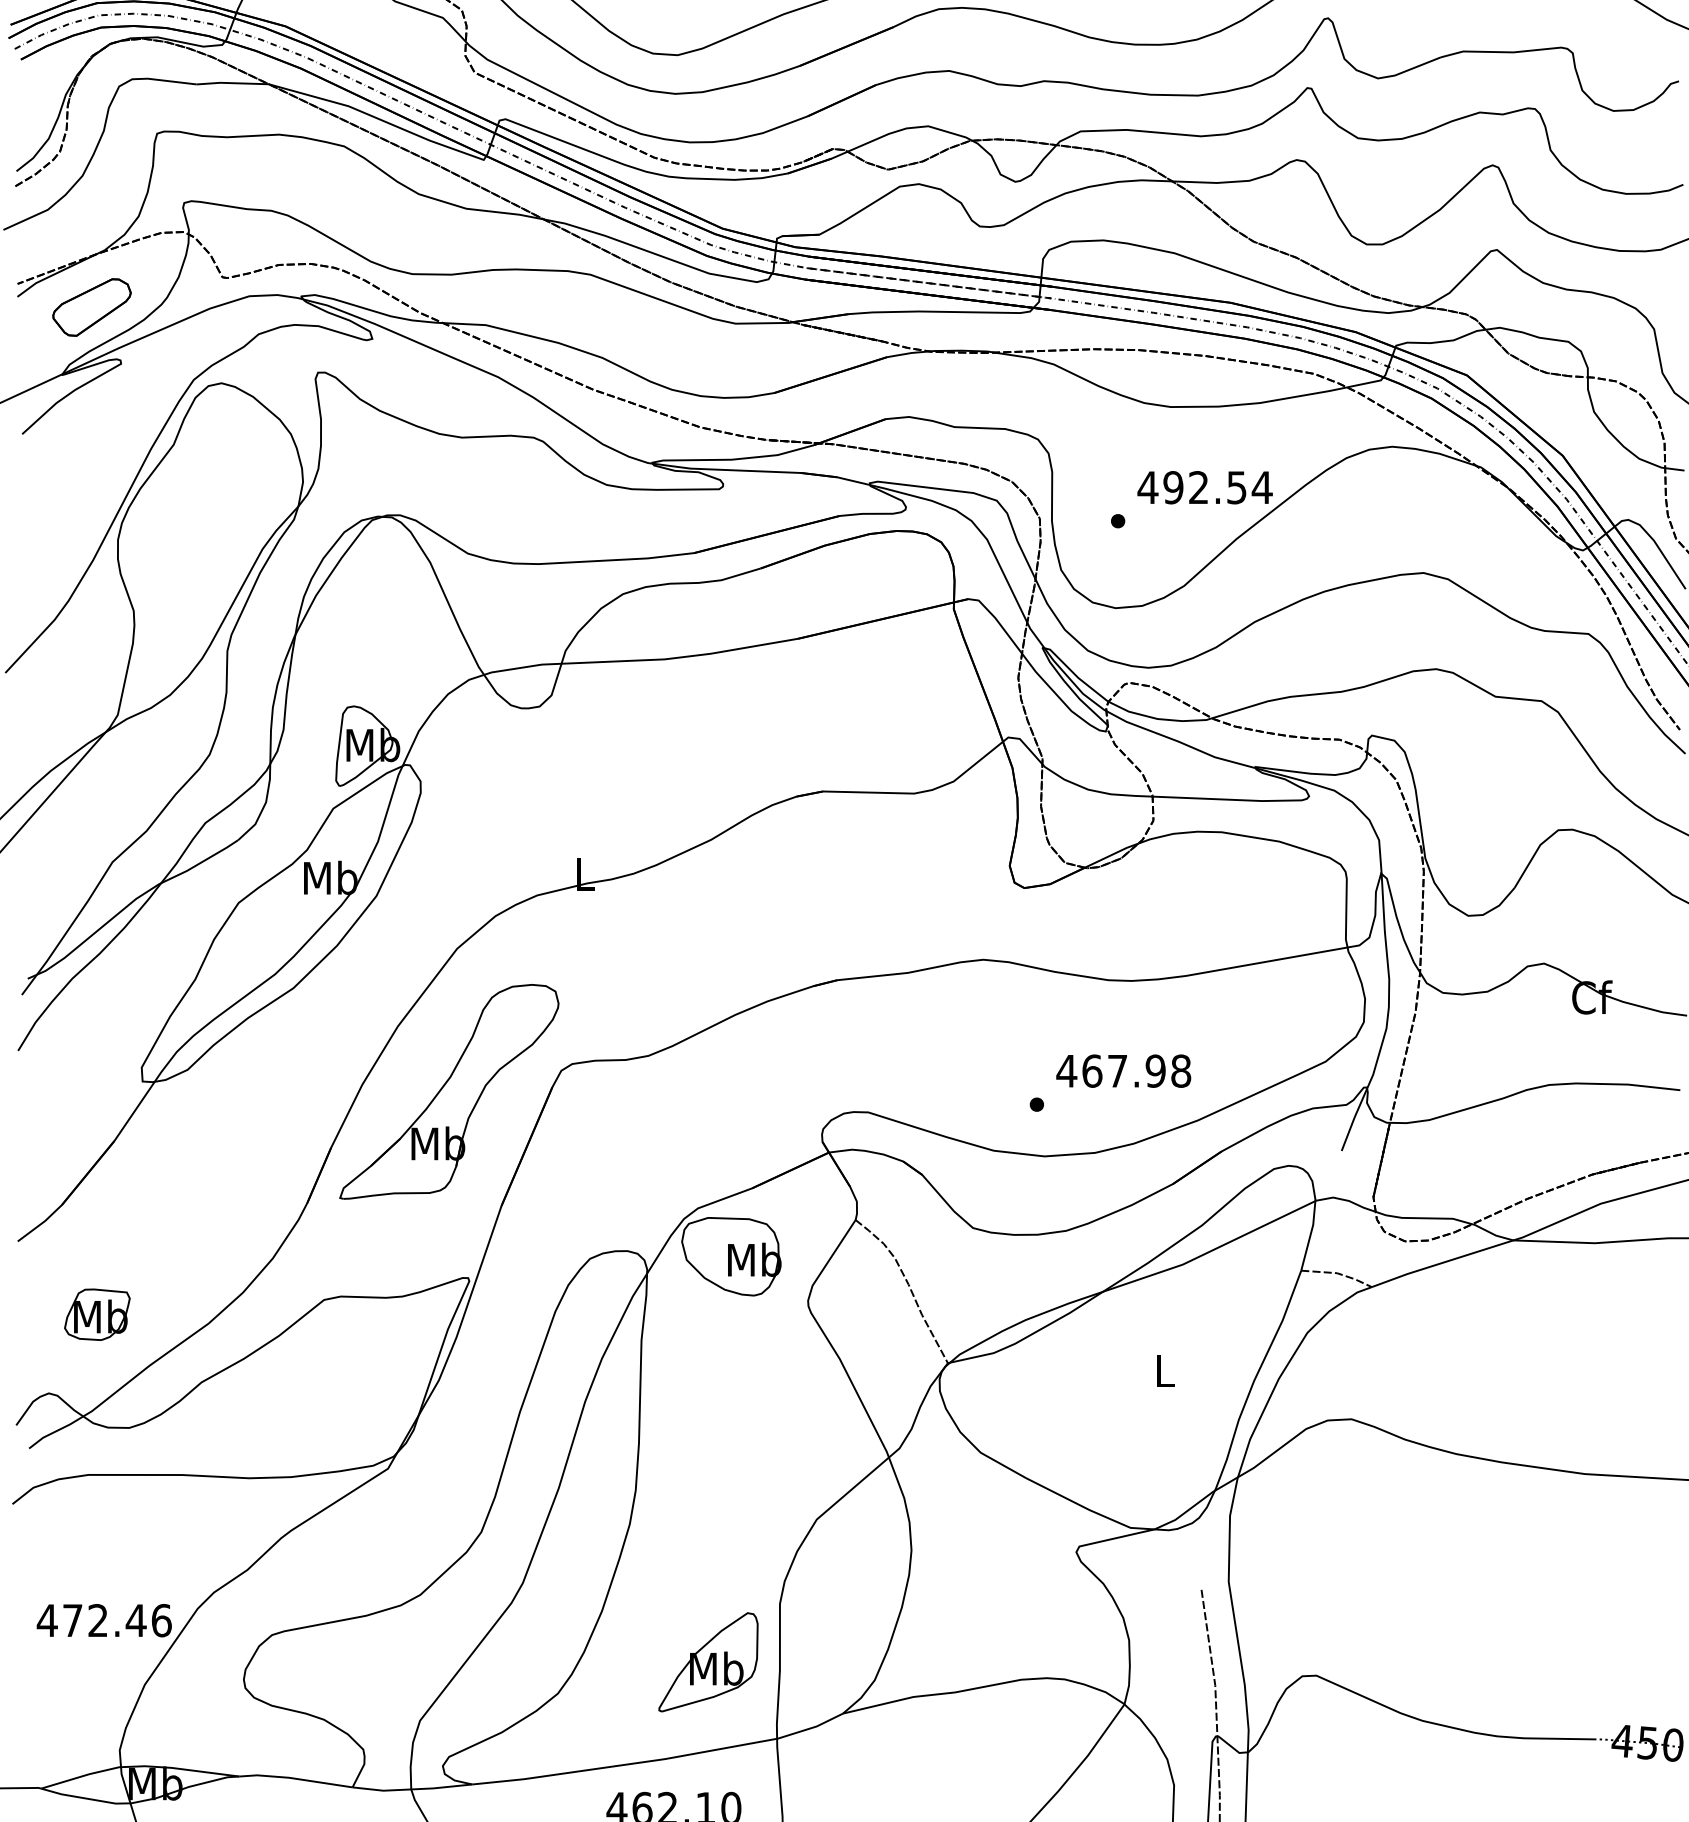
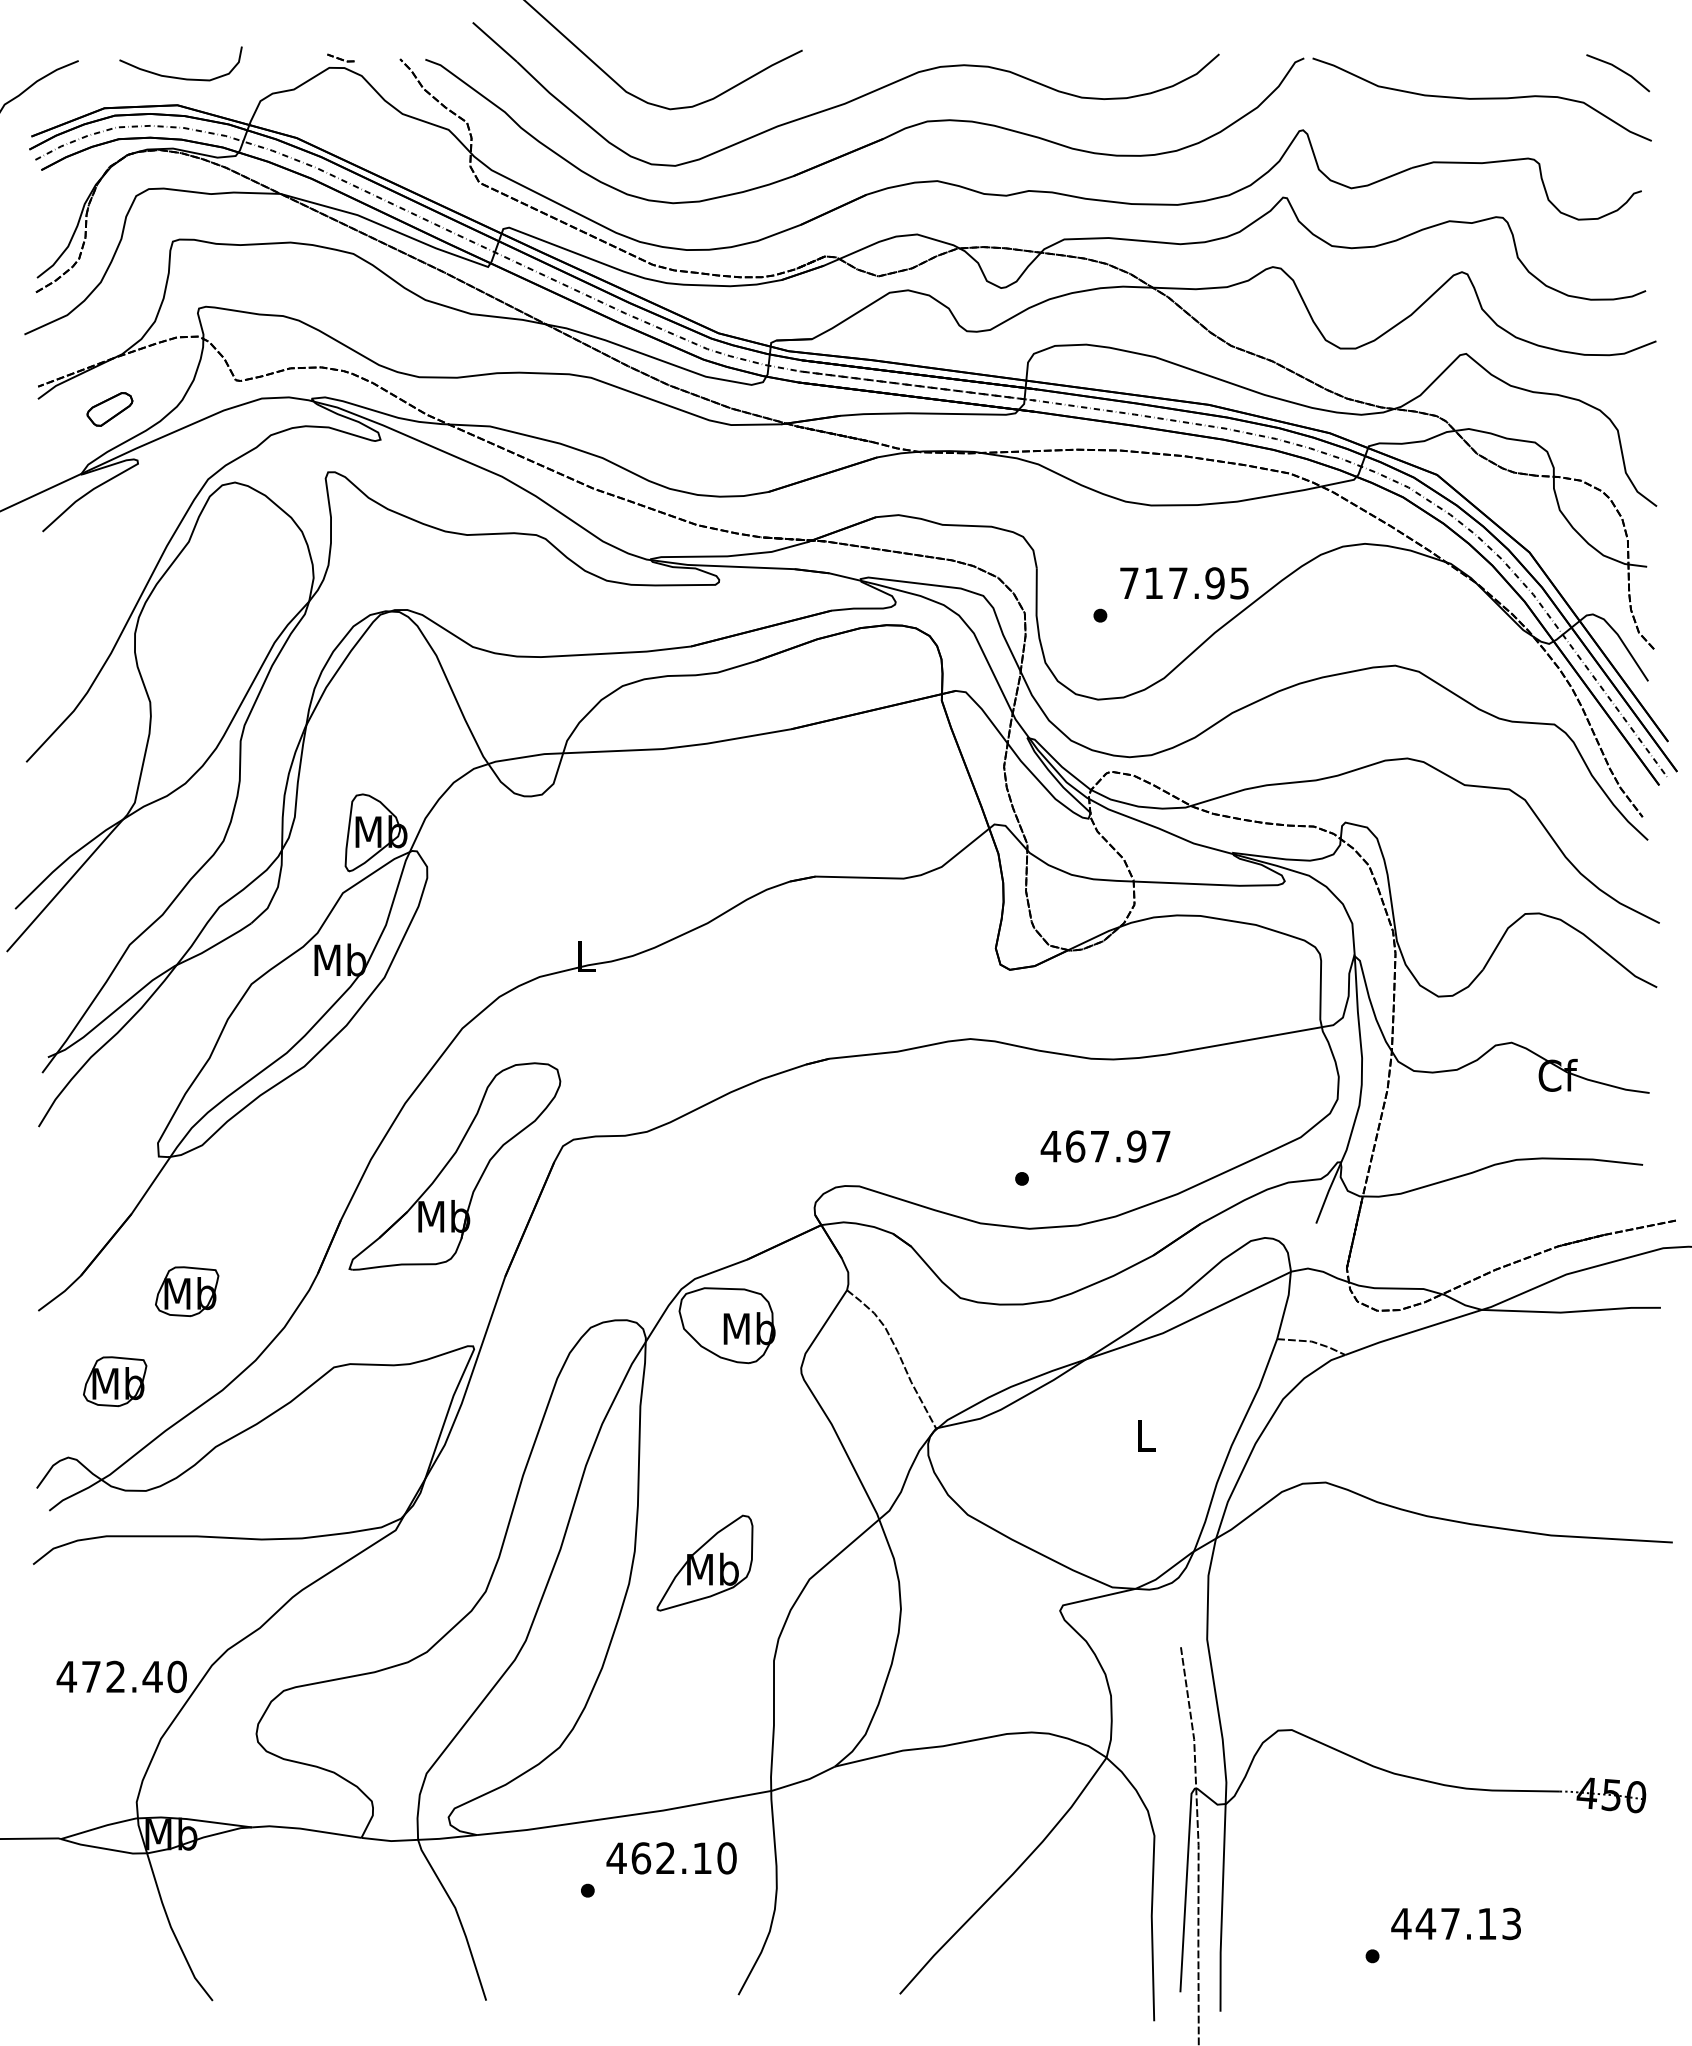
part: (91, 307) -> (109, 409), size x0.6
text: (1205, 487) -> (1184, 583), 492.54 -> 717.95
text: (1180, 1071) -> (1160, 1146), 467.98 -> 467.97
part: (172, 1221) -> (187, 1291), added
text: (161, 1620) -> (177, 1676), 472.46 -> 472.40
part: (707, 1661) -> (704, 1562), moved

